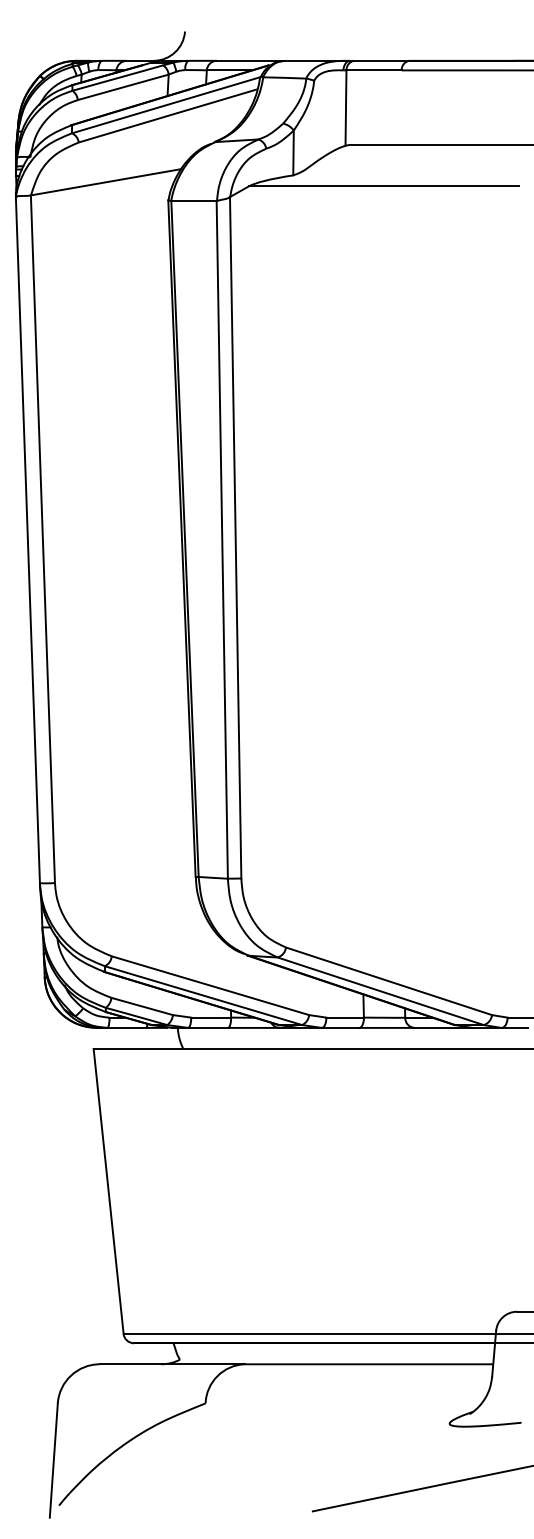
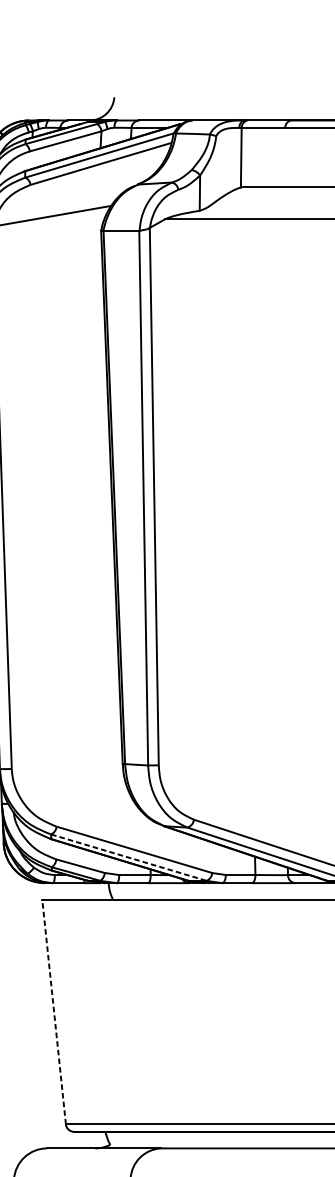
line: (201, 995) -> (127, 857), solid -> dashed
line: (108, 1190) -> (54, 1011), solid -> dashed

